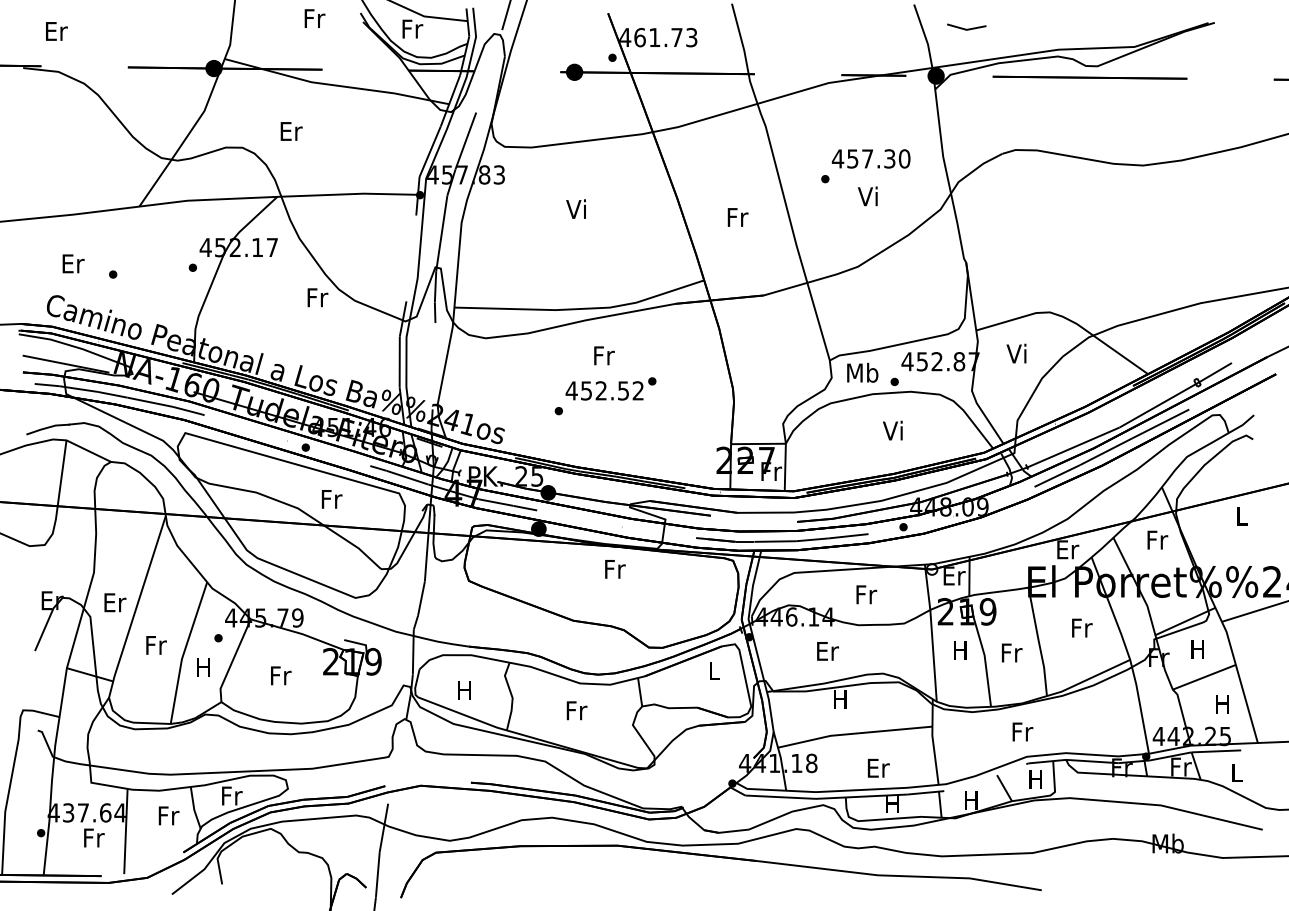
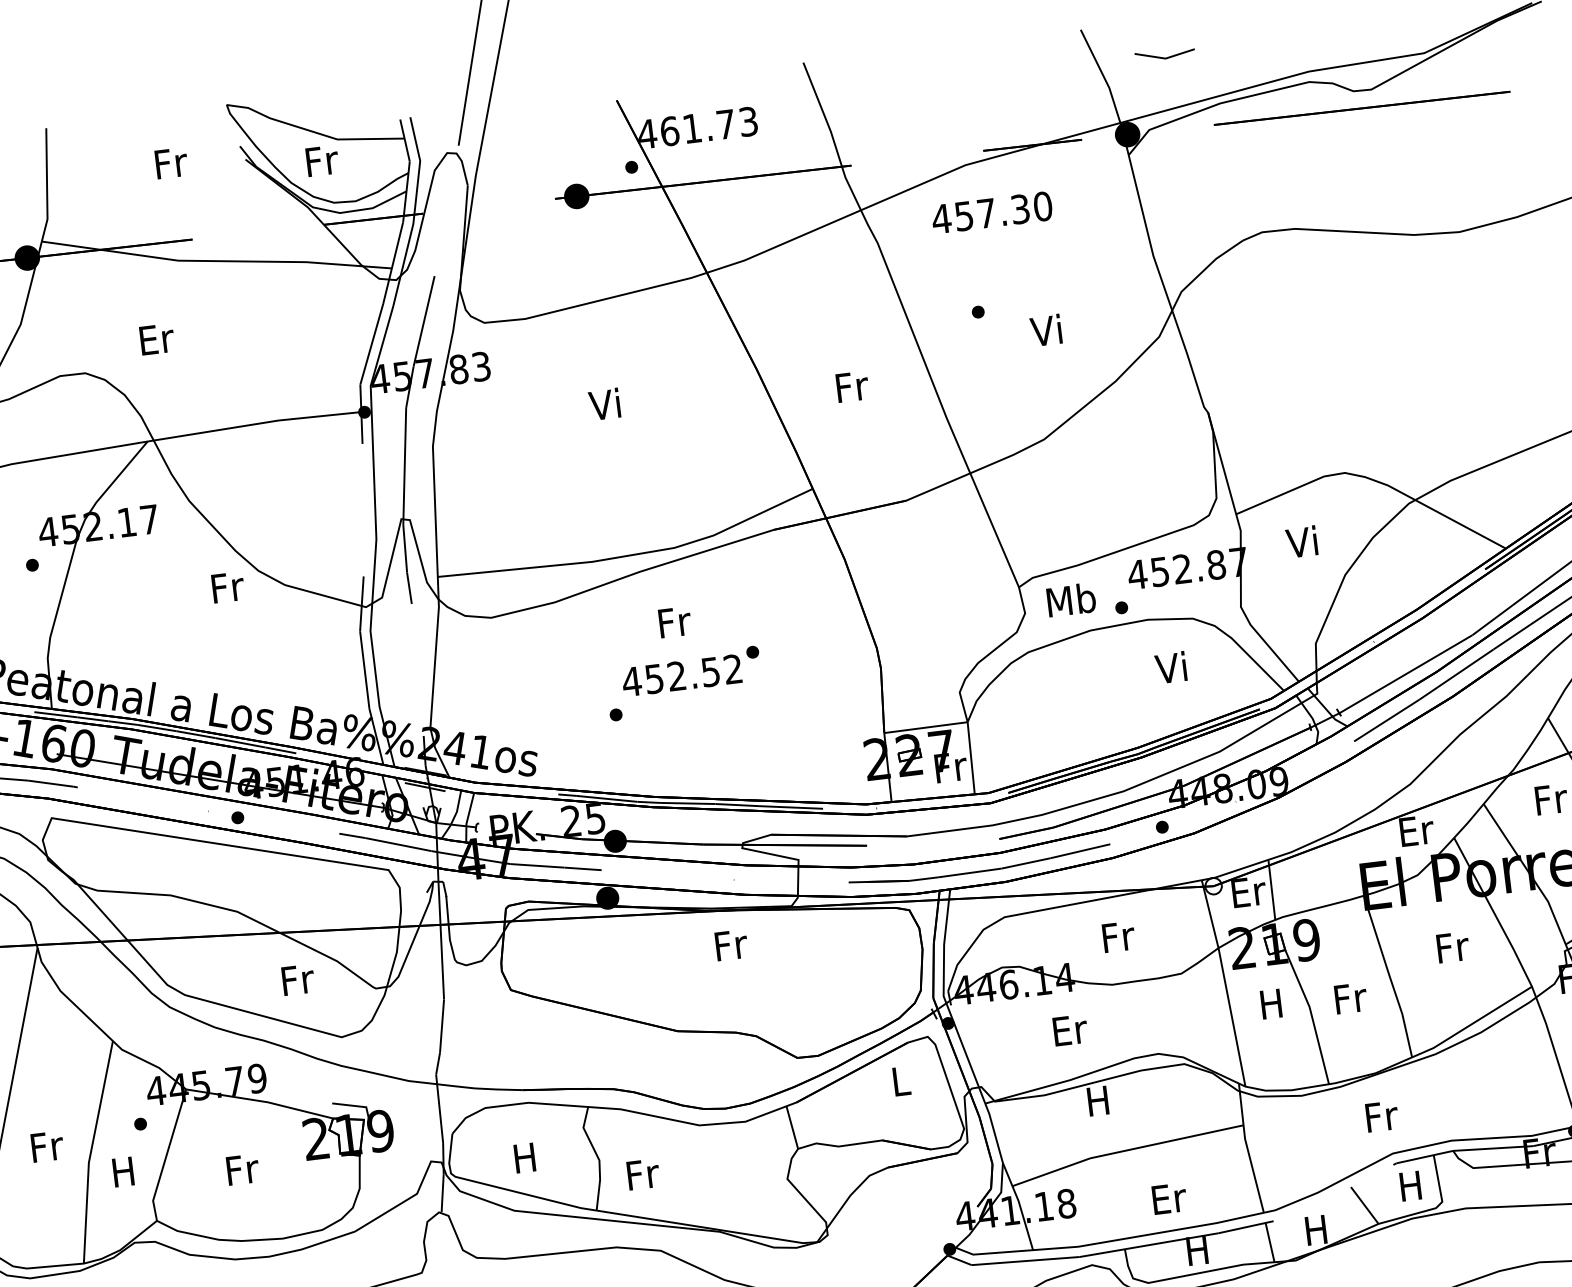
text: (870, 158) -> (990, 212), moved
text: (892, 430) -> (1170, 667), moved
text: (331, 499) -> (297, 980), moved
text: (576, 710) -> (642, 1174), moved

